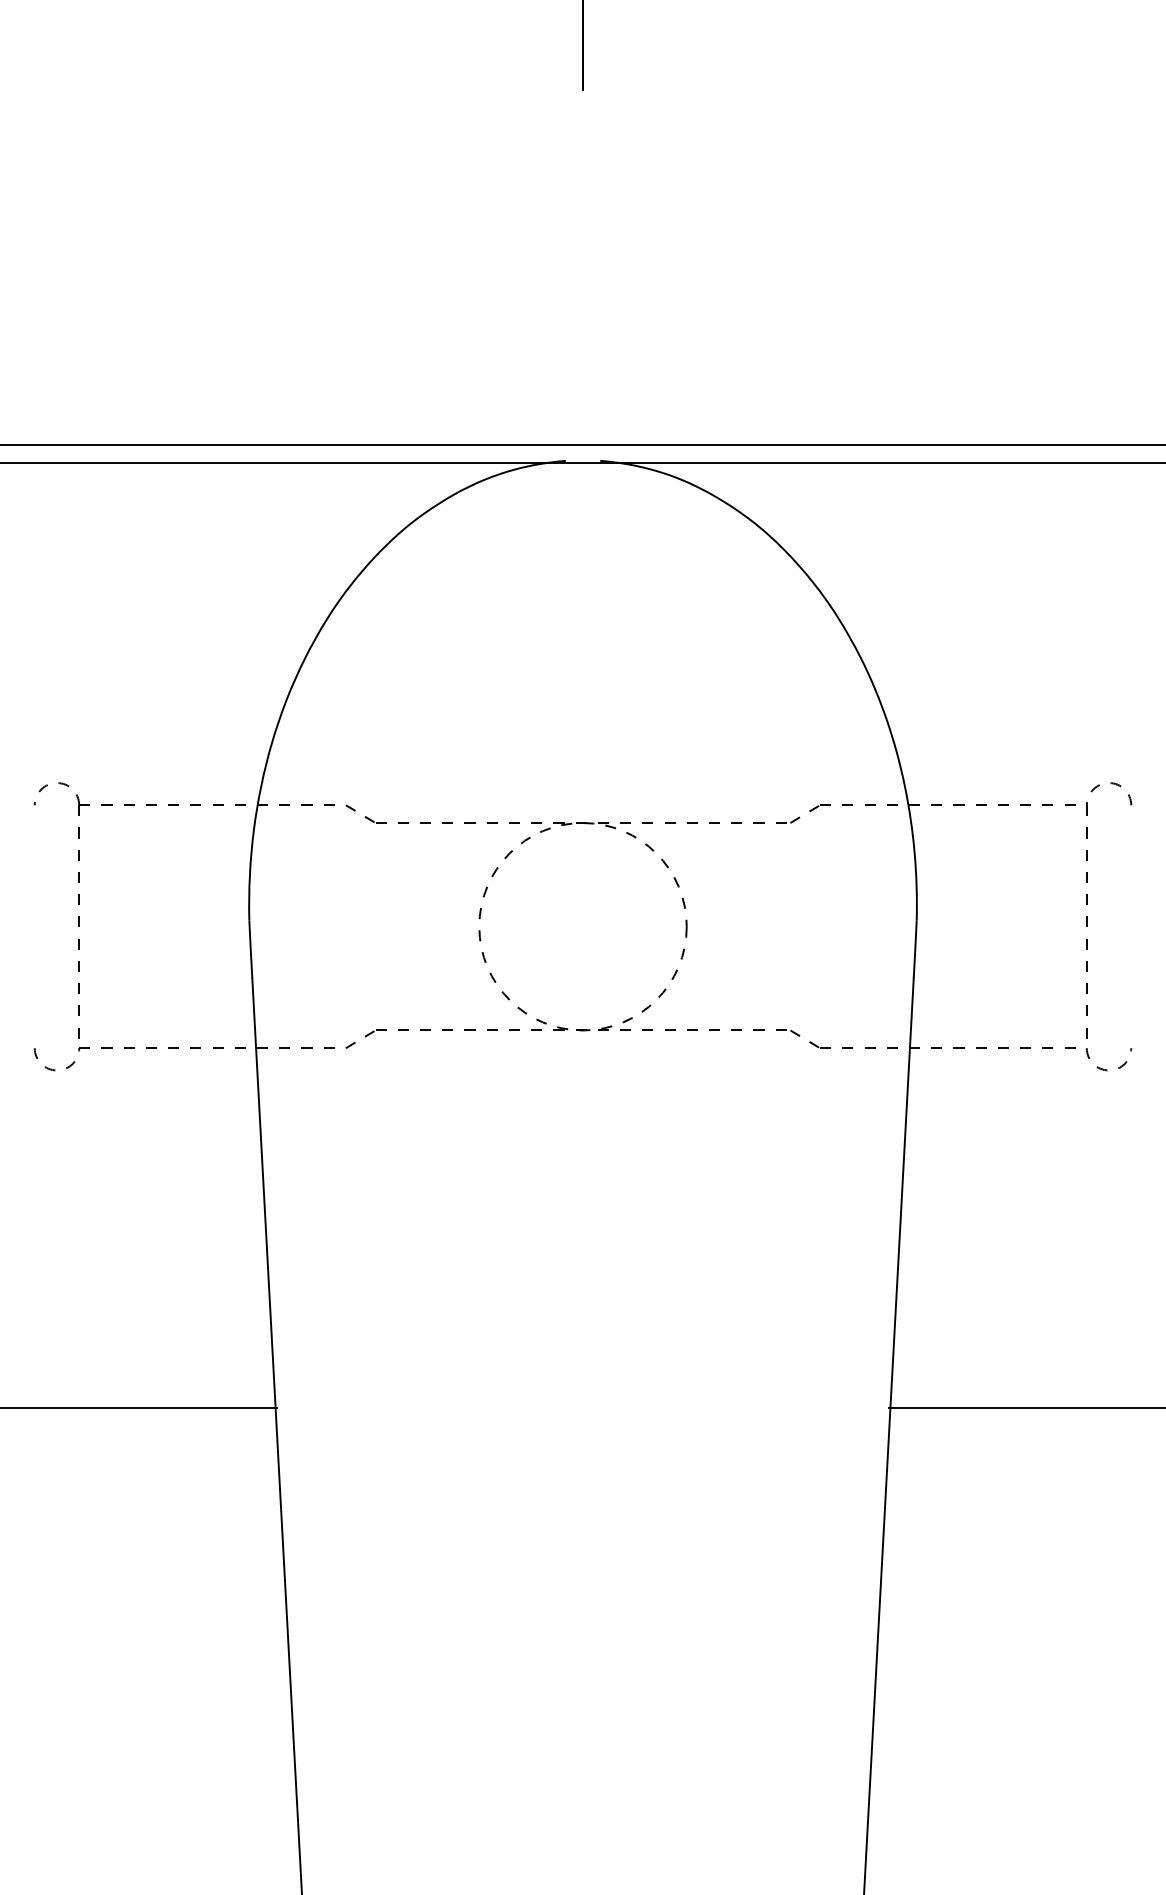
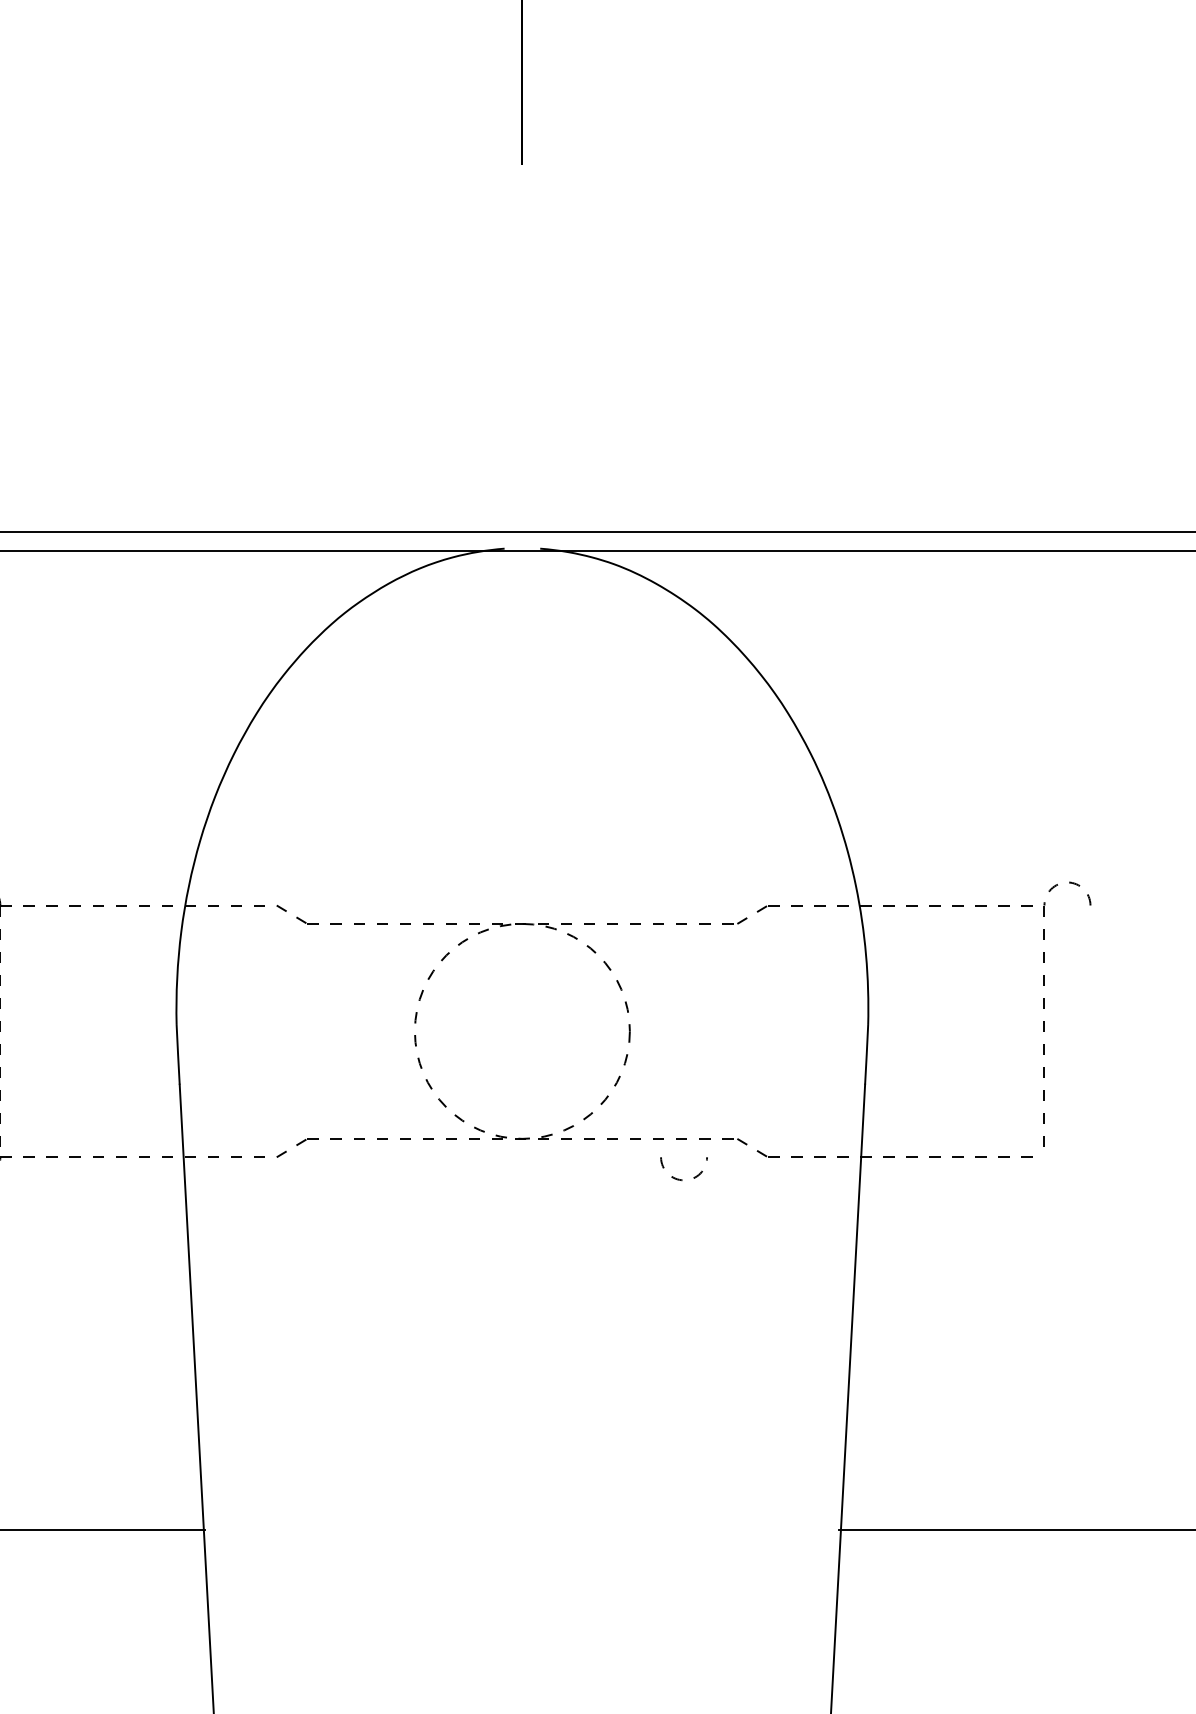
arc: (1107, 1069) -> (682, 1179), moved

